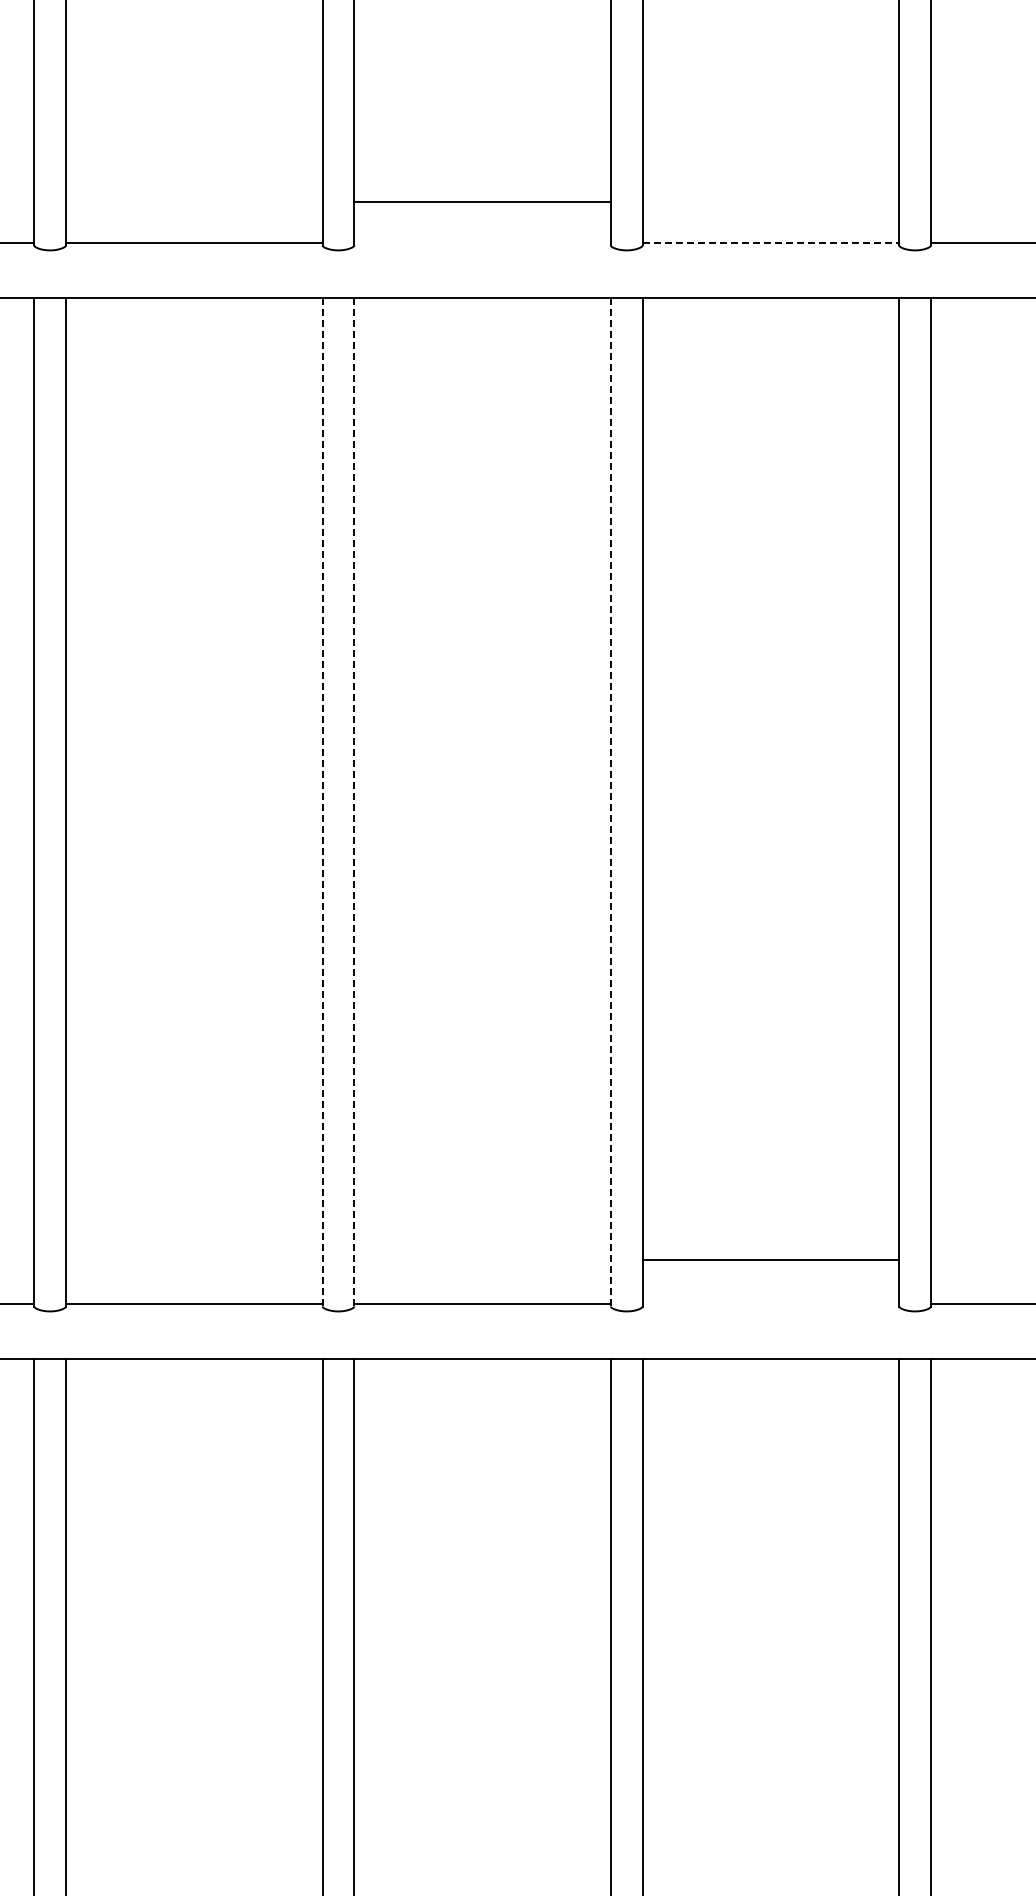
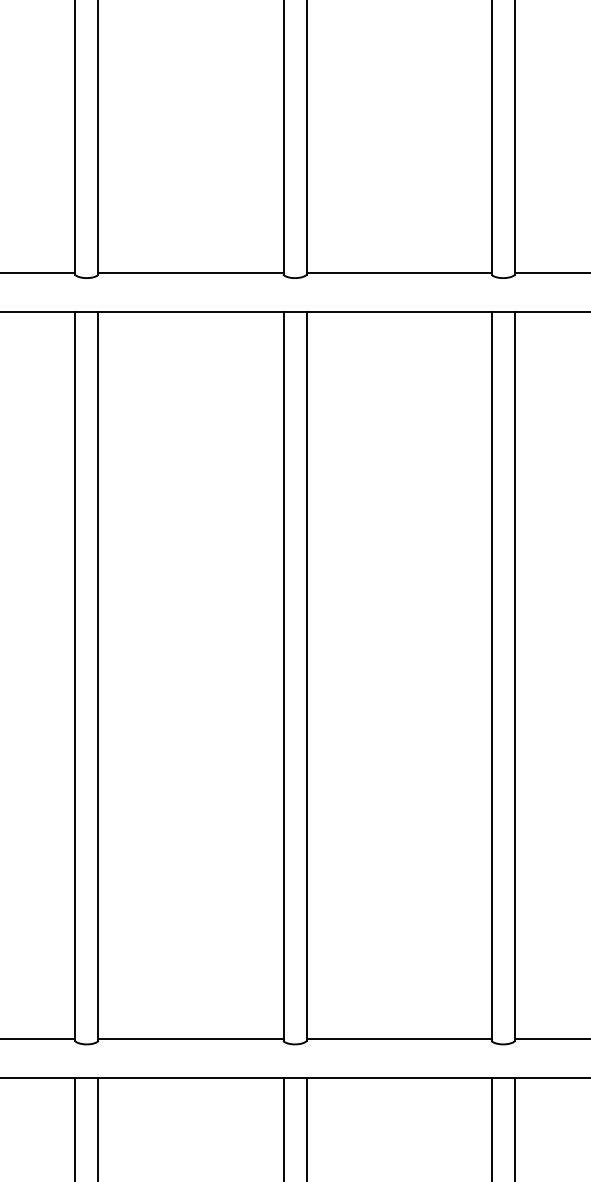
line: (482, 201) -> (190, 272), moved
line: (771, 242) -> (399, 272), dashed -> solid
line: (322, 802) -> (75, 676), dashed -> solid
line: (354, 802) -> (98, 676), dashed -> solid
line: (610, 802) -> (283, 676), dashed -> solid
line: (770, 1259) -> (398, 1038), moved

